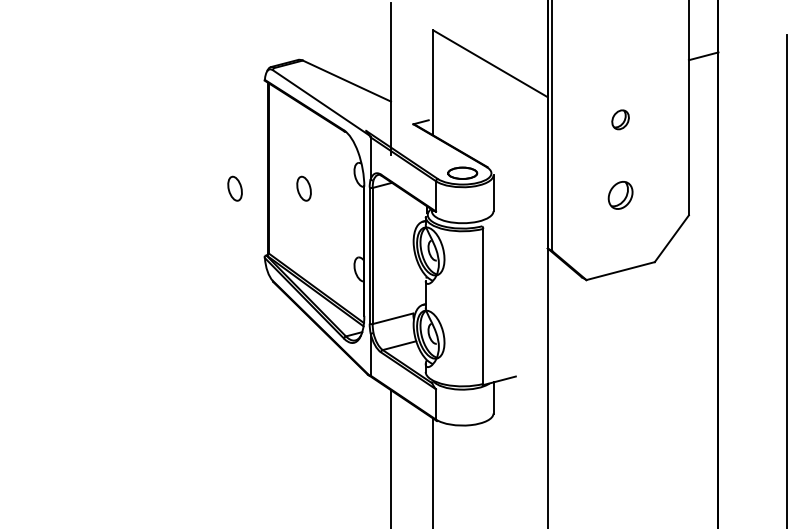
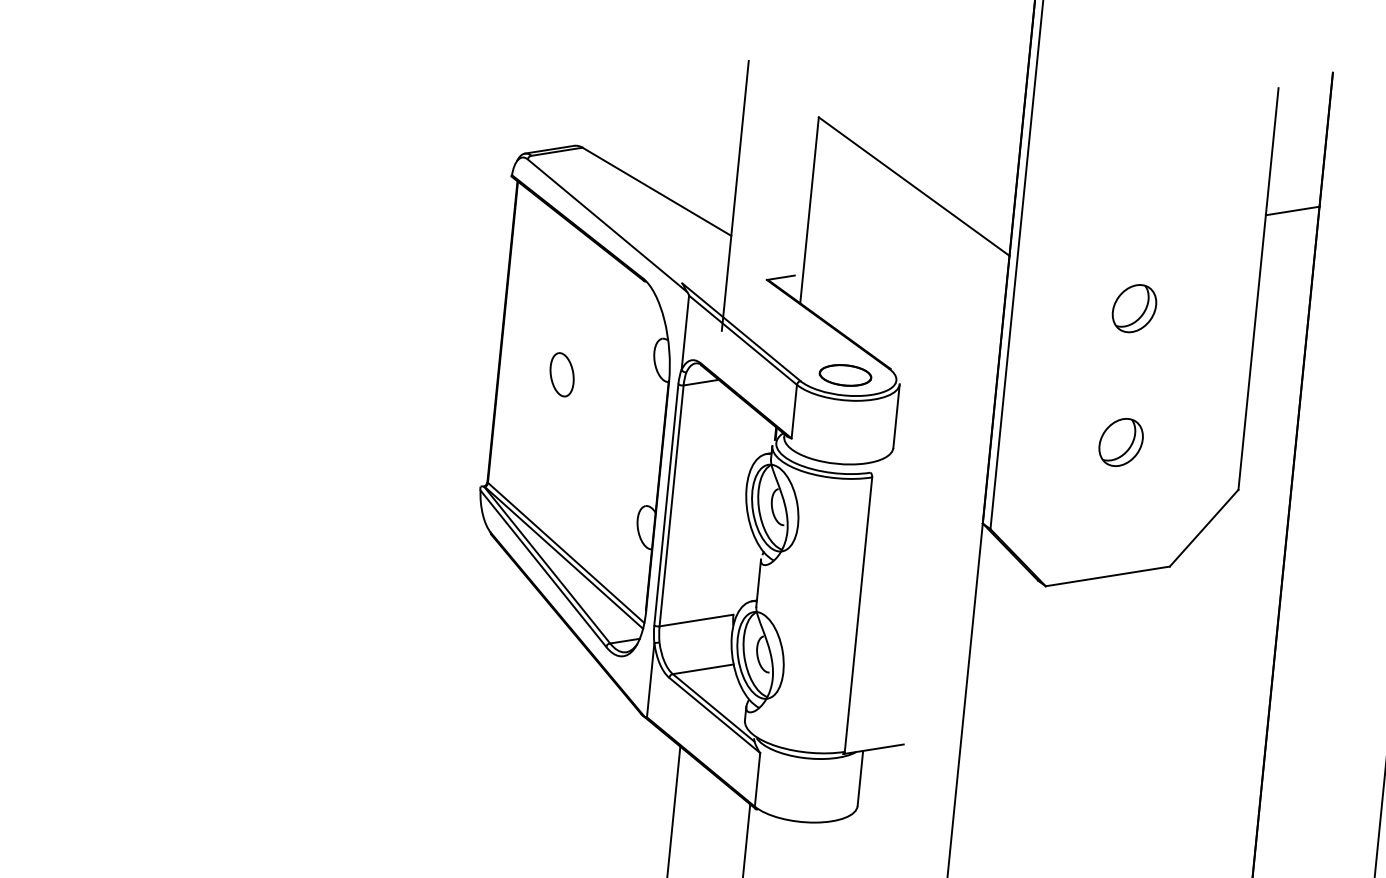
part: (620, 119) -> (1134, 308), size x1.43
part: (234, 188) -> (438, 362), removed

